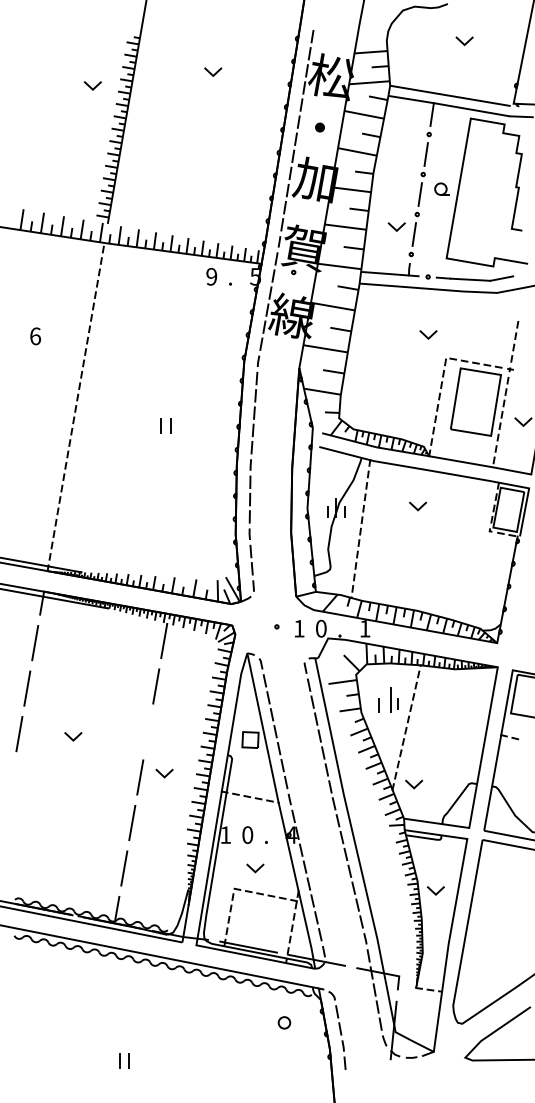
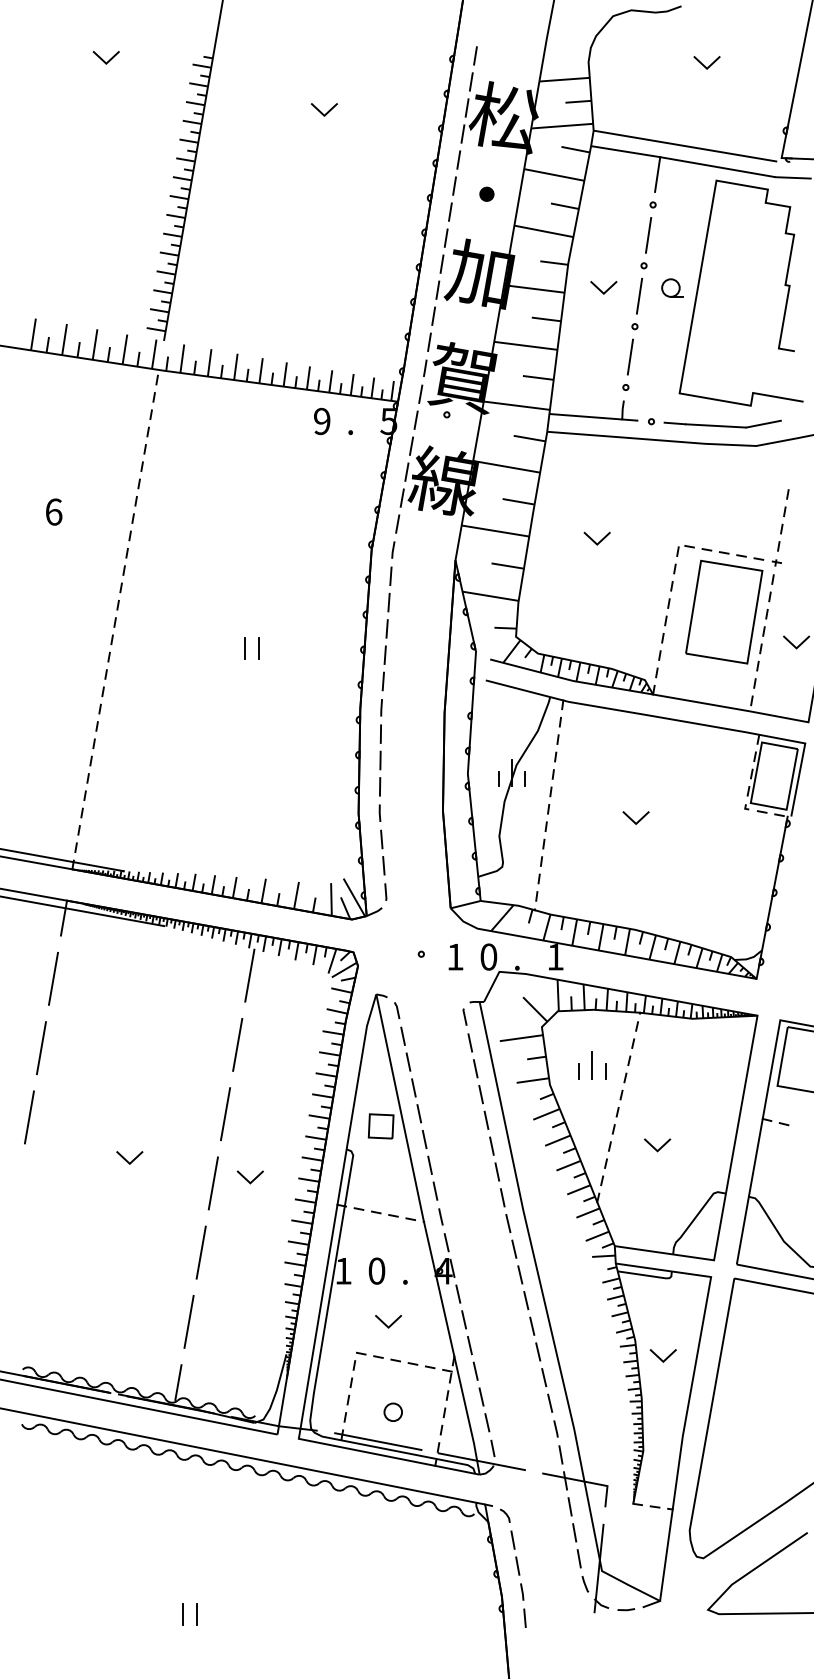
line: (90, 86) -> (102, 58), moved
line: (394, 227) -> (600, 288), moved
line: (426, 335) -> (594, 539), moved
line: (416, 507) -> (633, 819), moved
part: (384, 699) -> (585, 1064), size x0.71
line: (148, 731) -> (225, 1113), added
line: (71, 737) -> (126, 1159), moved
line: (415, 785) -> (659, 1146), moved
circle: (284, 1022) -> (393, 1411), moved

